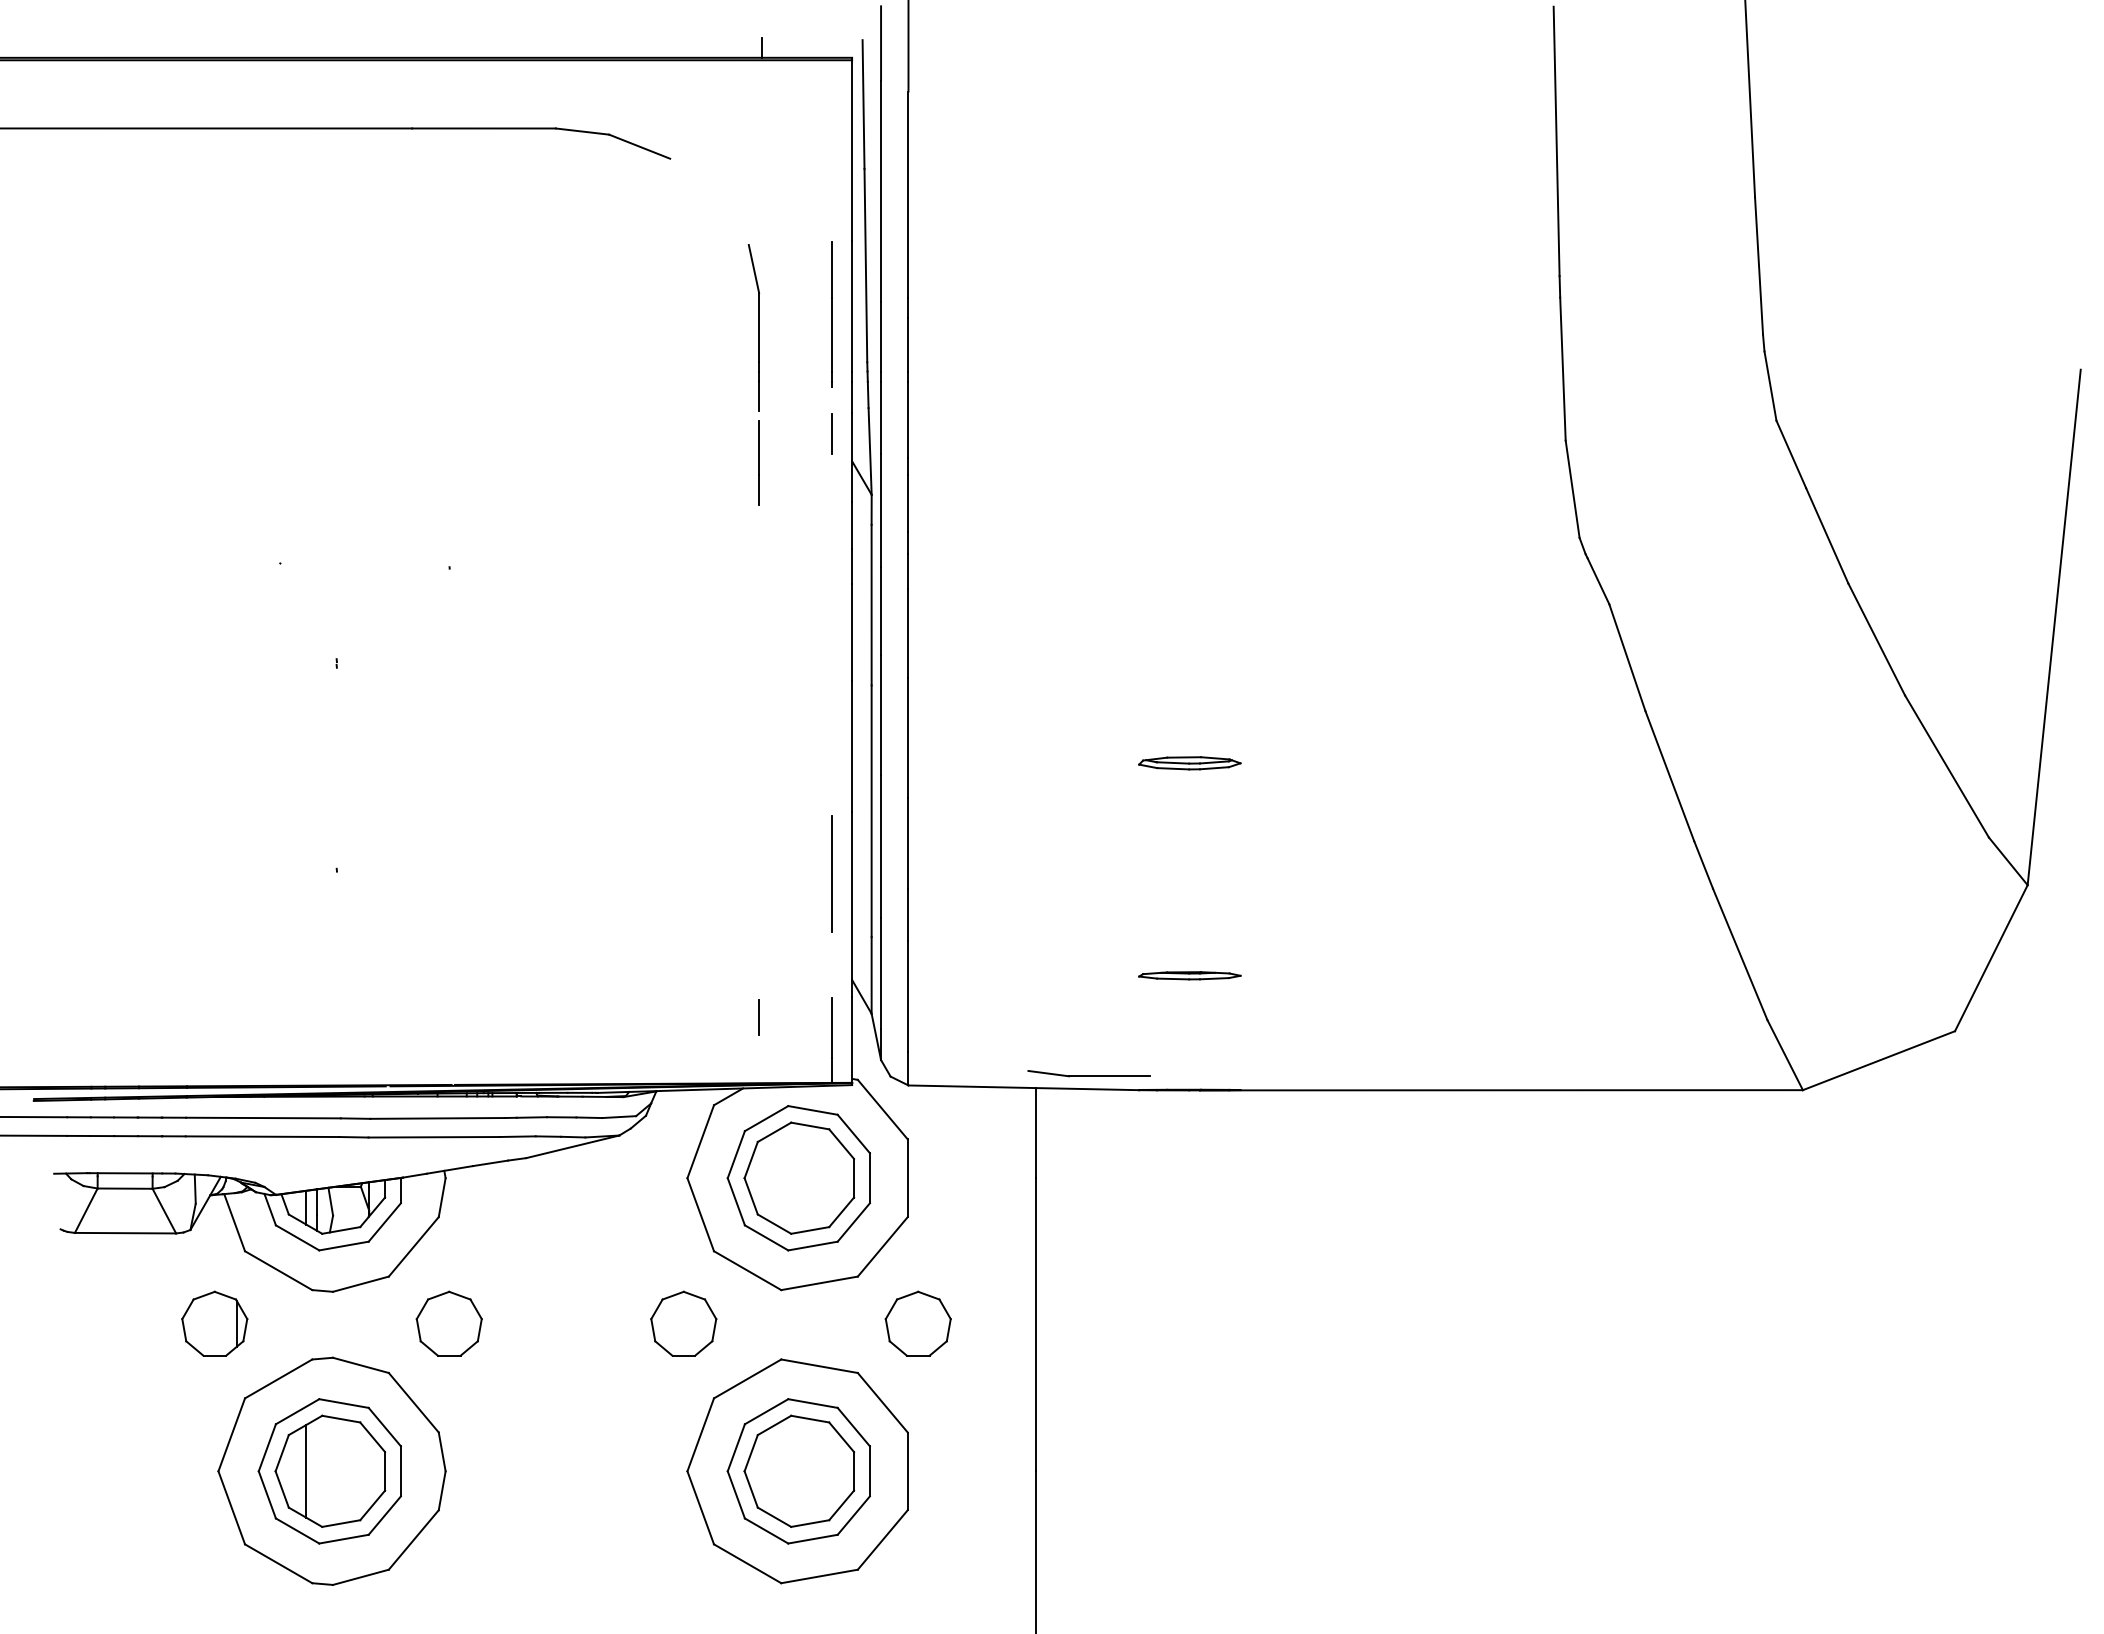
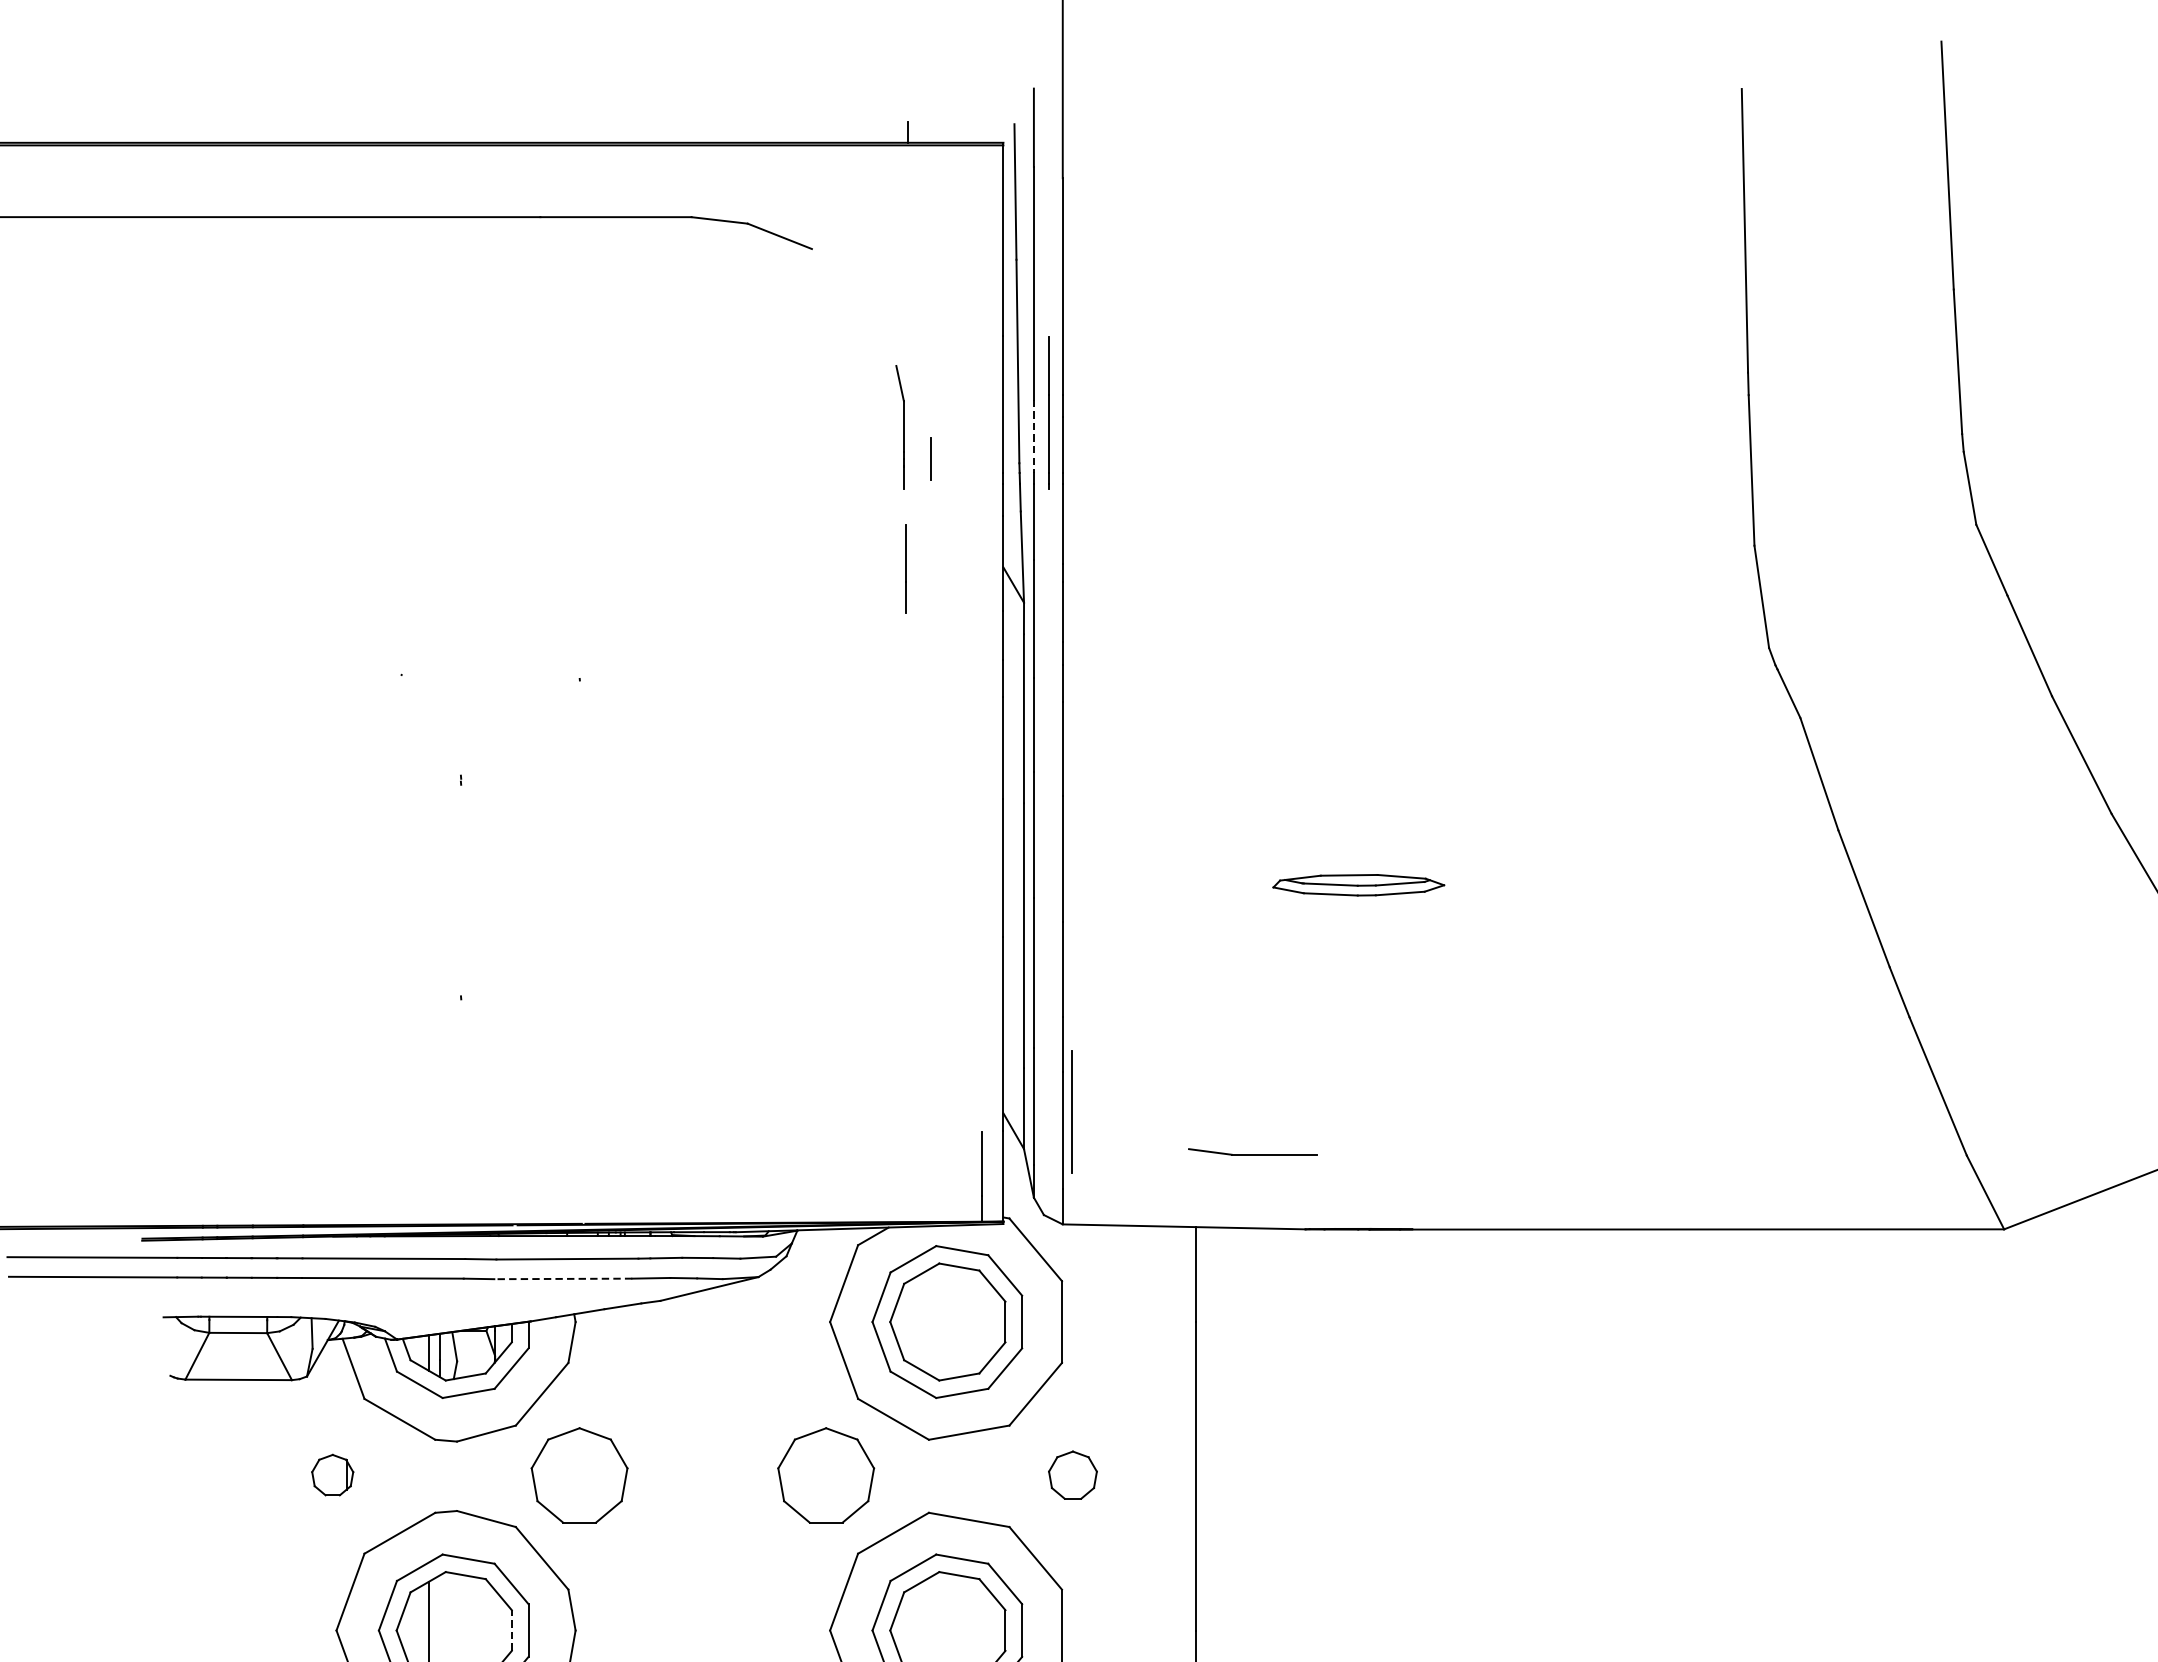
line: (831, 314) -> (1049, 412), moved
part: (753, 327) -> (899, 426), size x0.7
line: (881, 336) -> (1034, 436), solid -> dashed
line: (831, 433) -> (931, 458), moved
part: (1189, 763) -> (1358, 885), size x1.6
line: (831, 873) -> (1072, 1111), moved
part: (1189, 975) -> (1358, 1108), removed
line: (759, 1016) -> (905, 1151), removed
part: (1088, 1073) -> (1252, 1151), moved
line: (433, 1137) -> (562, 1279), solid -> dashed
part: (214, 1323) -> (332, 1474), size x0.6
part: (448, 1323) -> (578, 1474), size x1.4
part: (683, 1323) -> (825, 1474), size x1.4
part: (917, 1323) -> (1072, 1474), size x0.7
line: (385, 1470) -> (512, 1629), solid -> dashed

